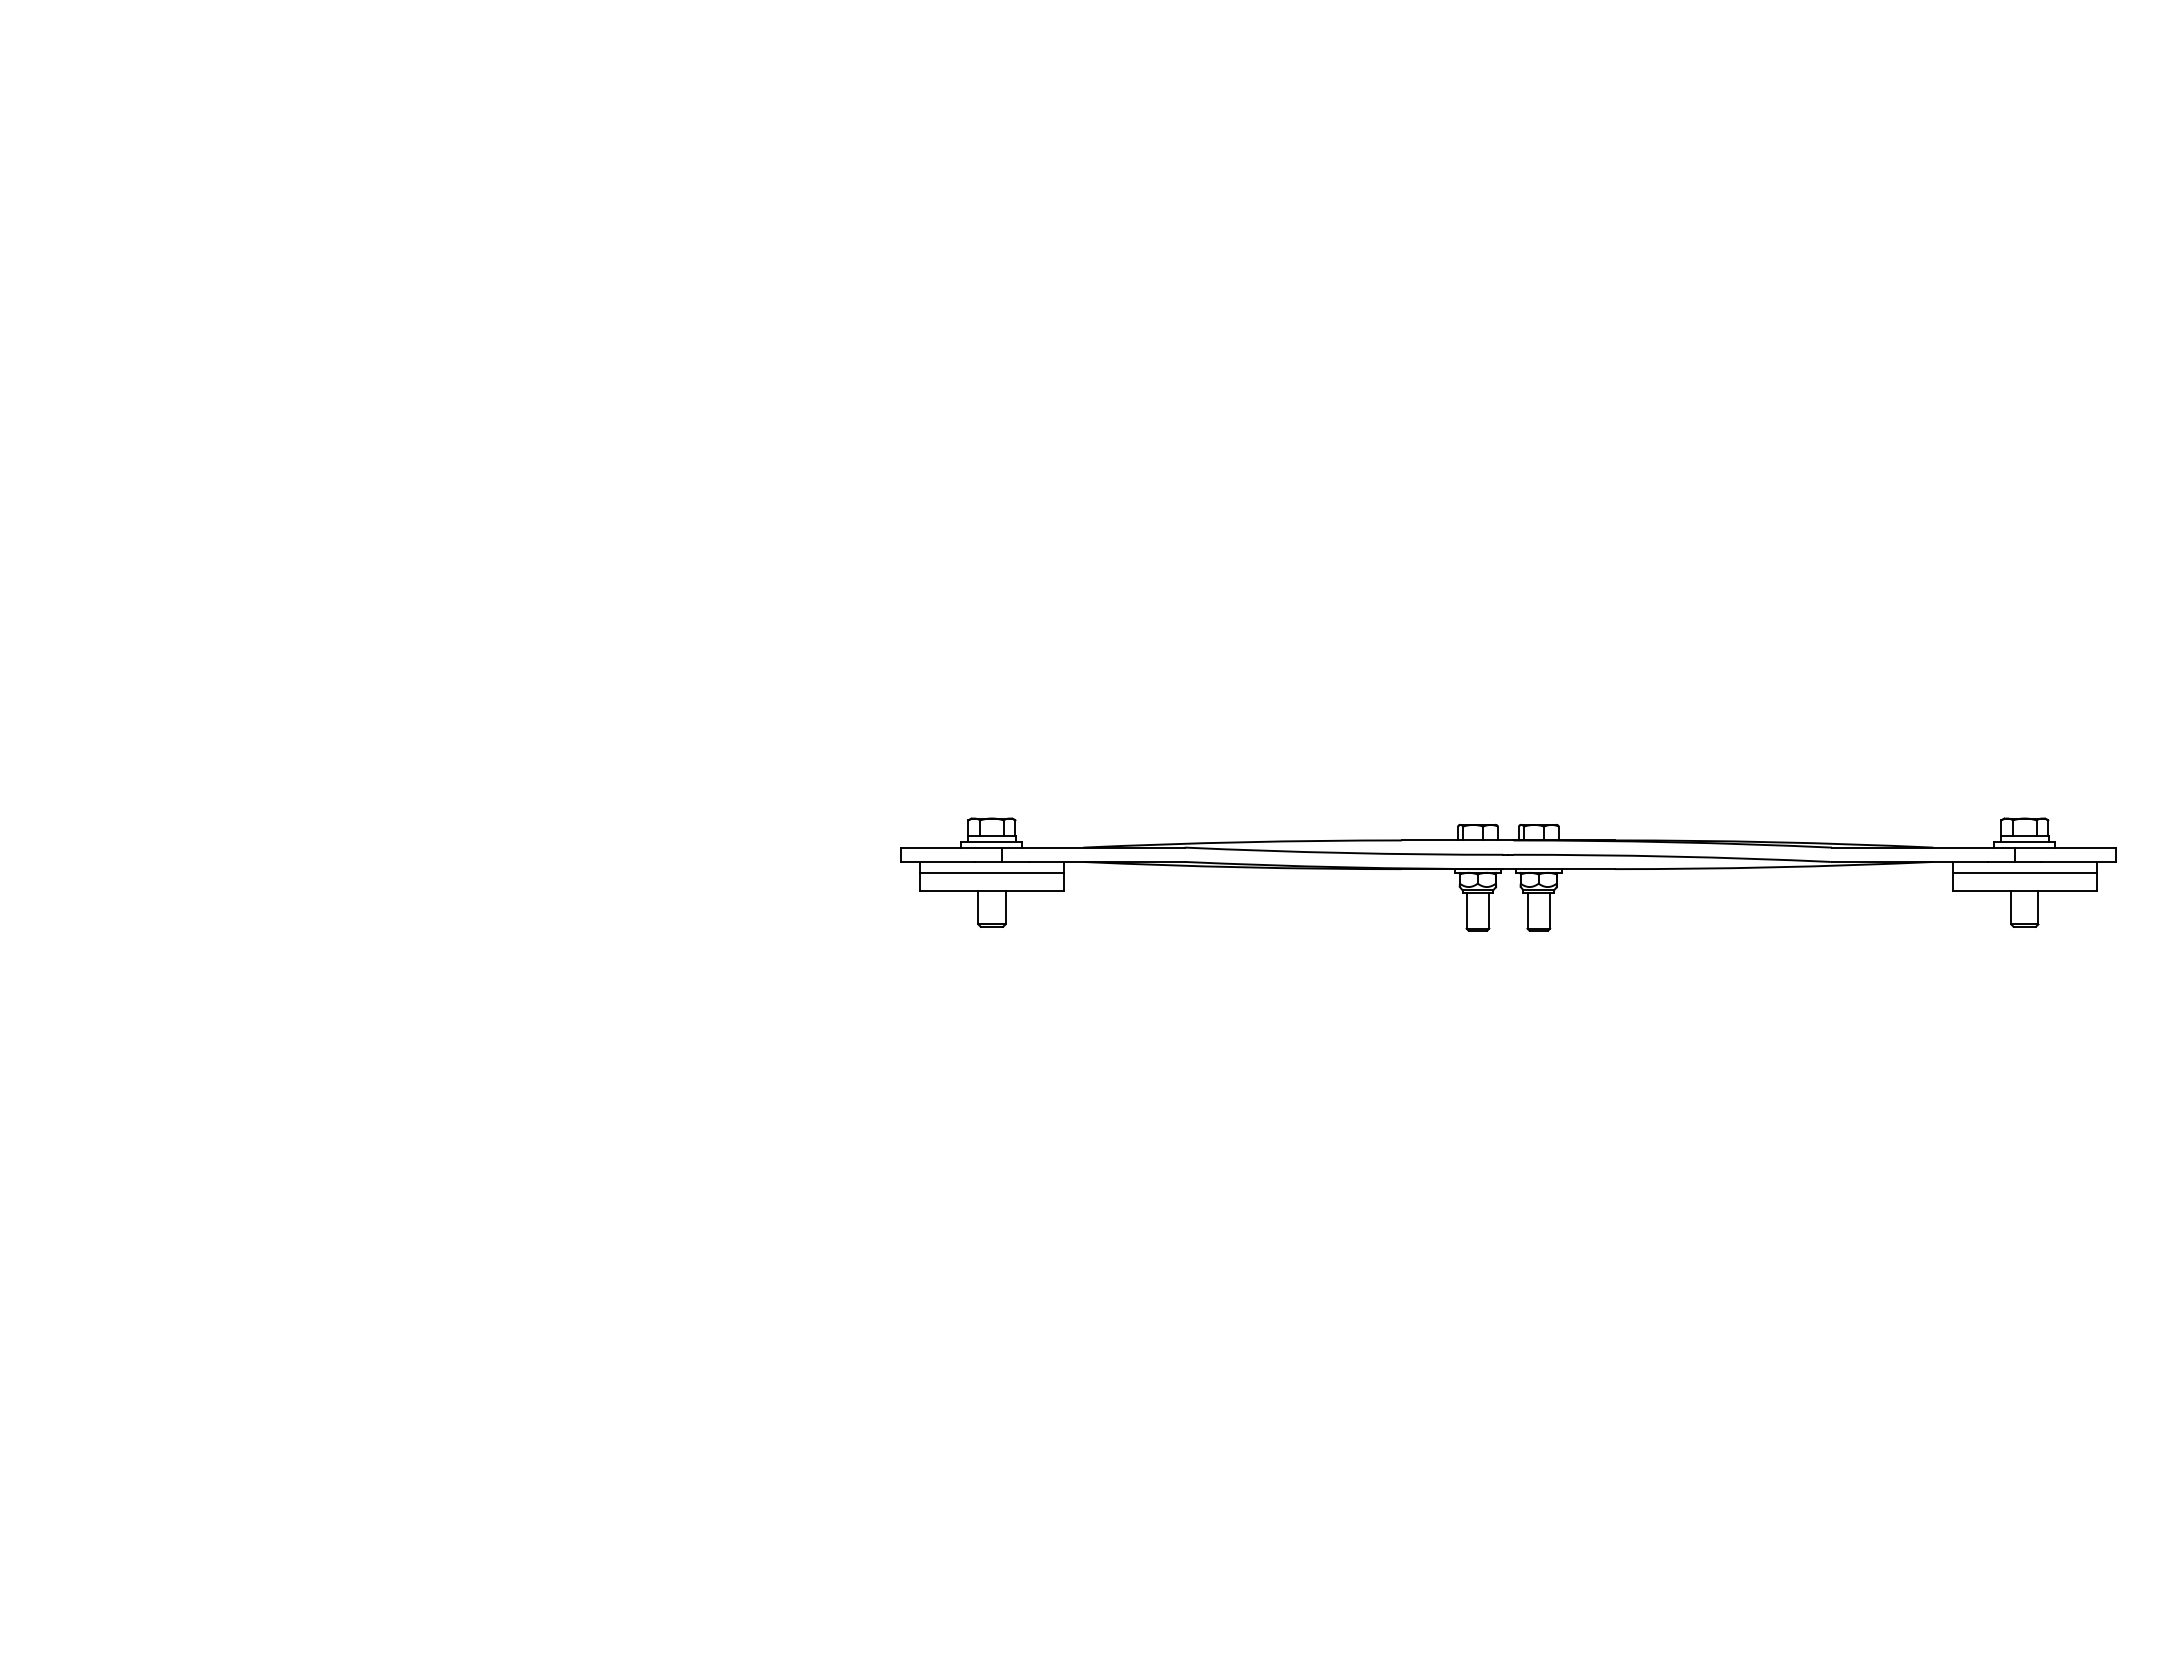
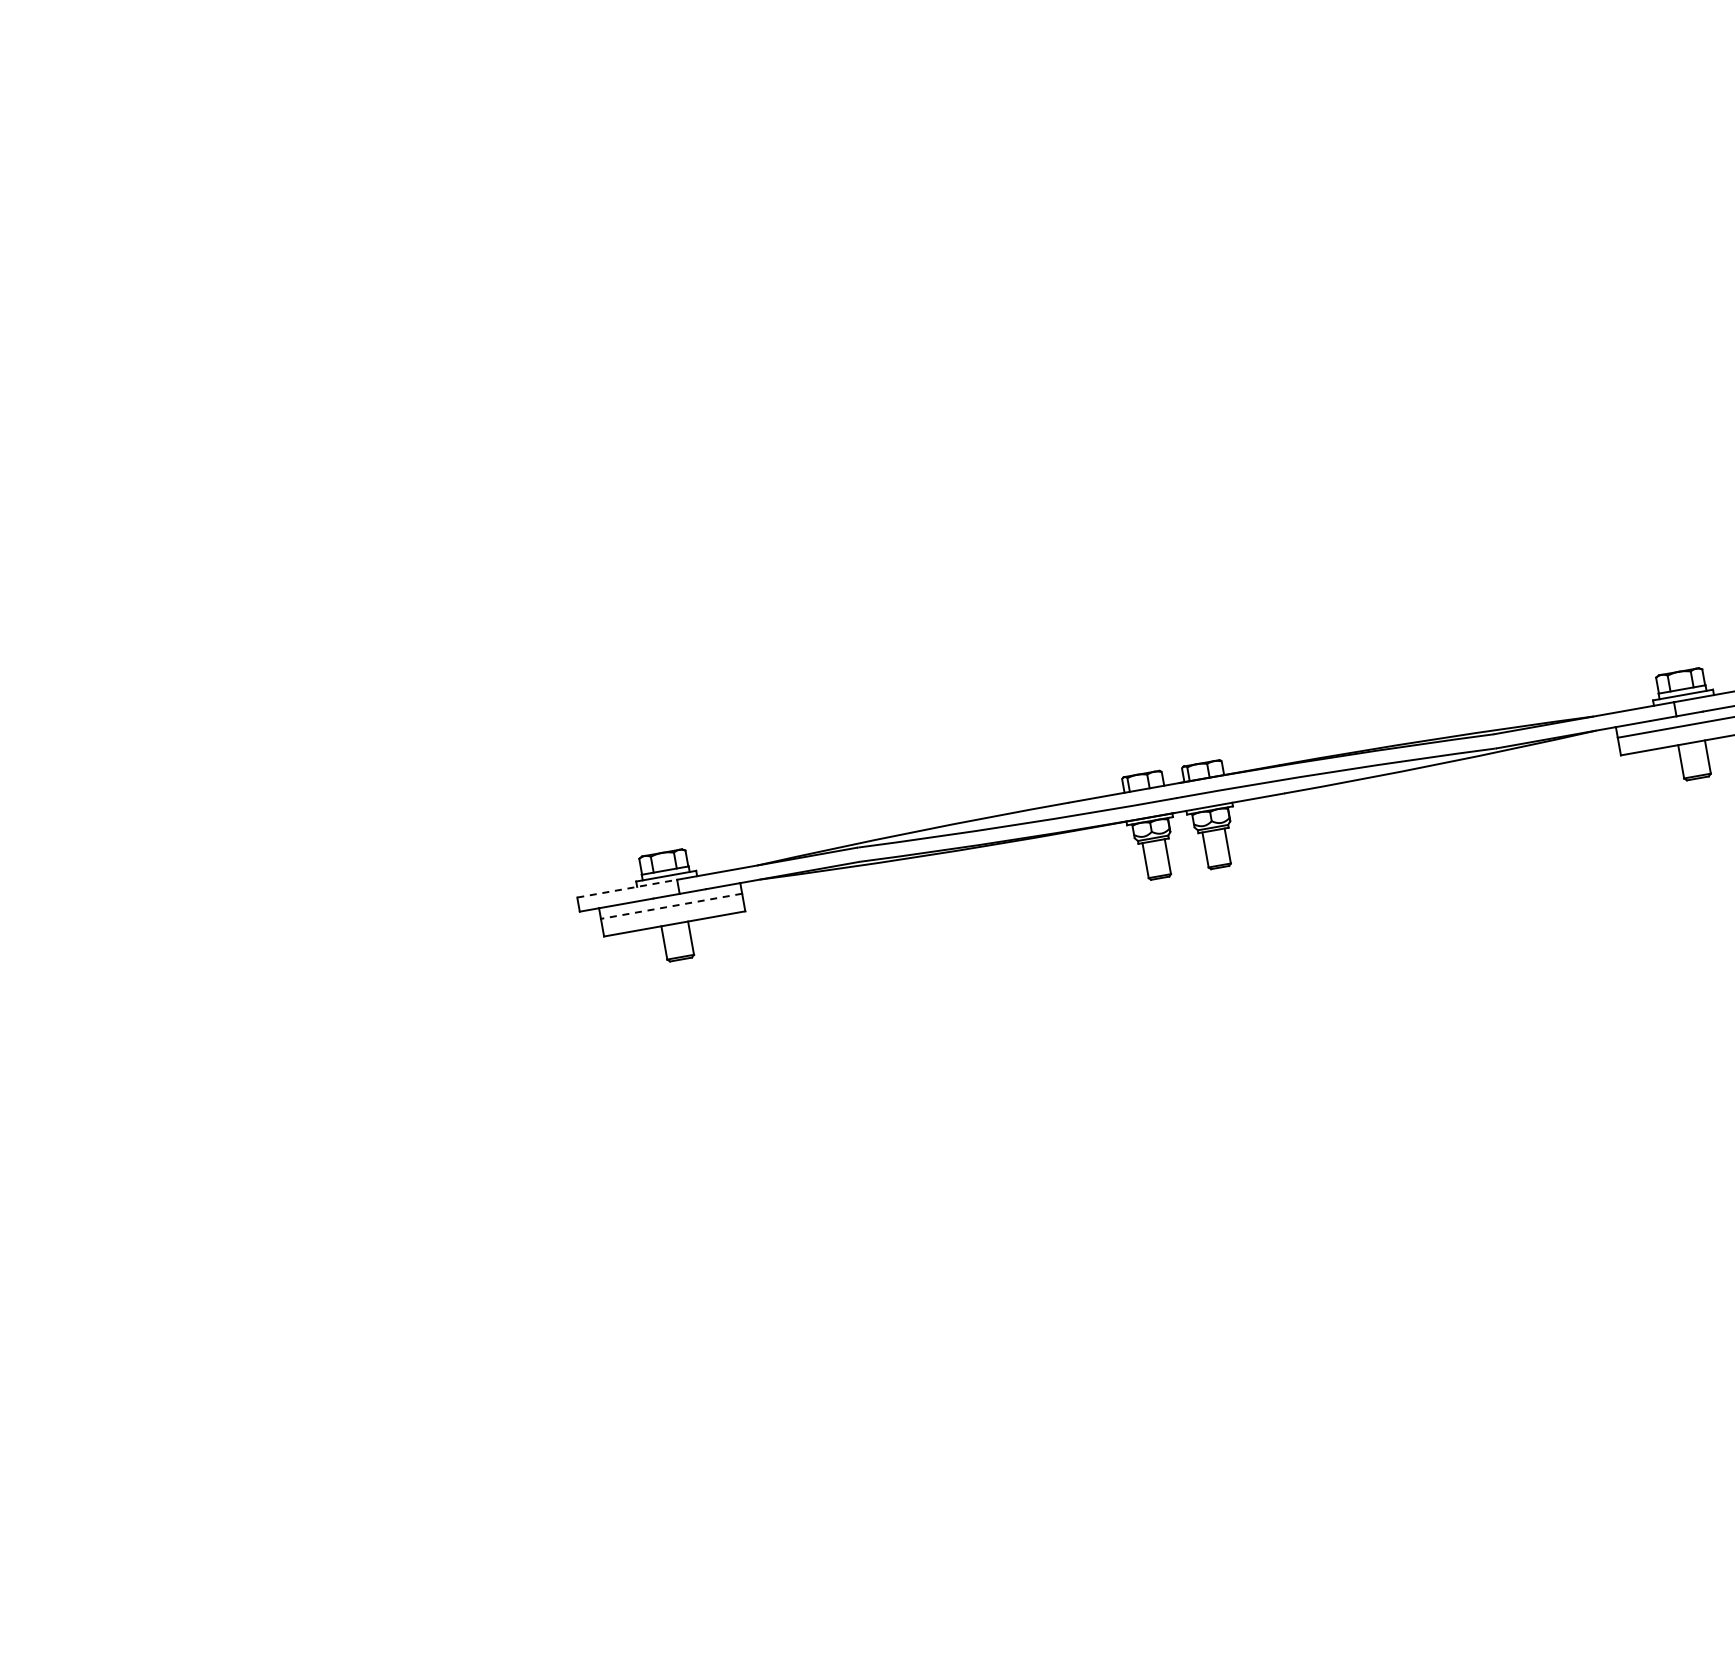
line: (951, 847) -> (627, 888), solid -> dashed
line: (991, 872) -> (671, 906), solid -> dashed

